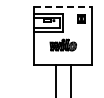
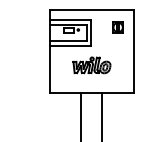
line: (63, 6) -> (92, 9), dashed -> solid

